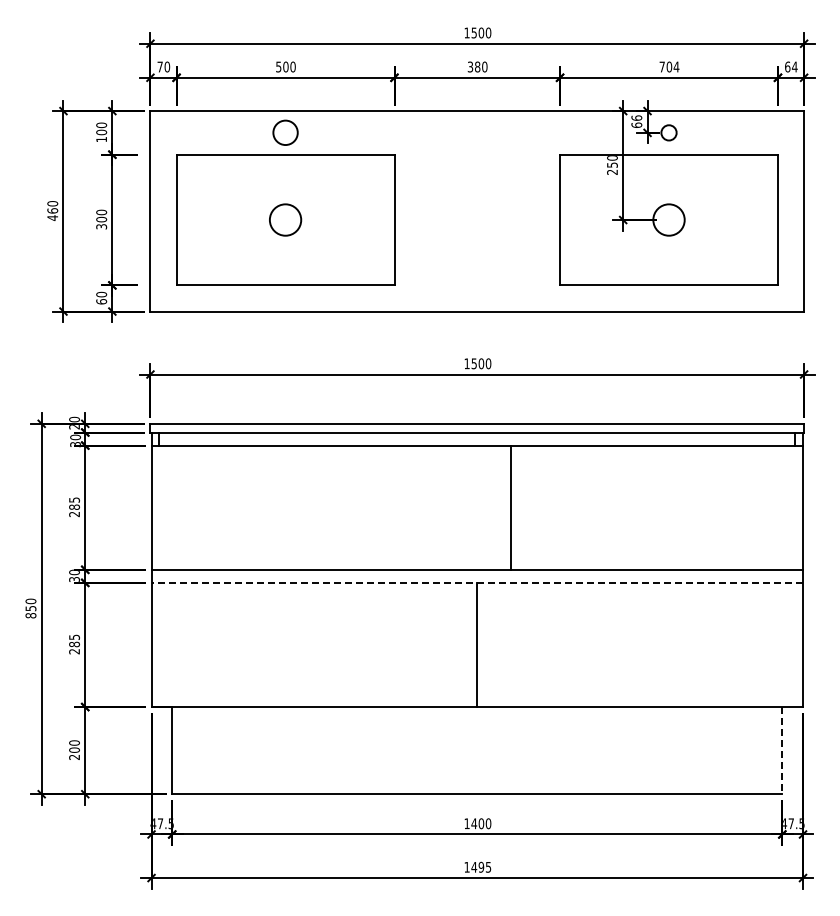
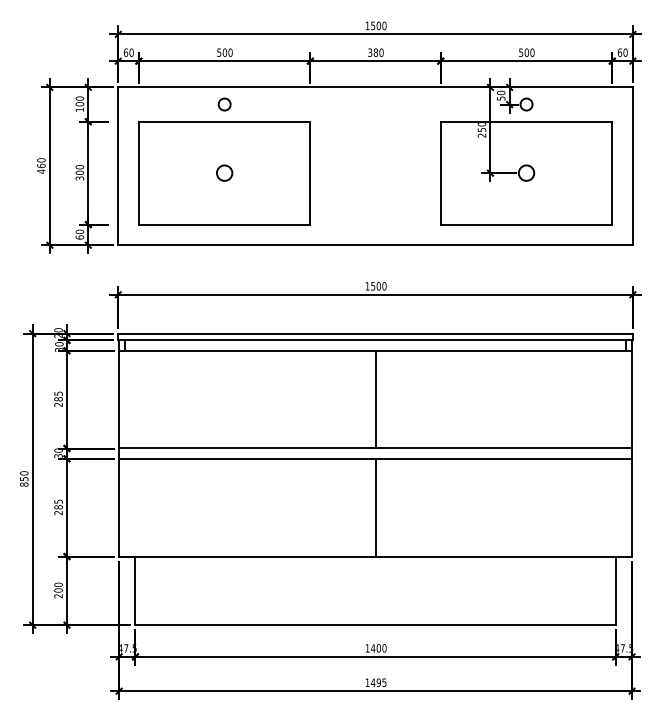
text: (159, 66) -> (125, 52), 70 -> 60
text: (669, 66) -> (526, 52), 704 -> 500
text: (794, 66) -> (625, 52), 64 -> 60
text: (636, 121) -> (500, 95), 66 -> 50
circle: (285, 132) -> (224, 104), size x0.62
circle: (285, 219) -> (224, 172), size x0.62
circle: (668, 219) -> (526, 172), size x0.62
line: (511, 507) -> (375, 399), moved
line: (477, 582) -> (375, 458), dashed -> solid
line: (782, 750) -> (615, 590), dashed -> solid

